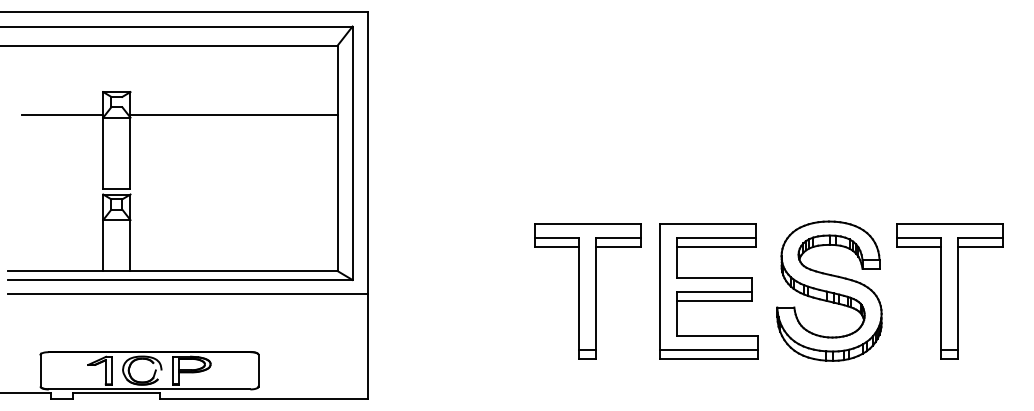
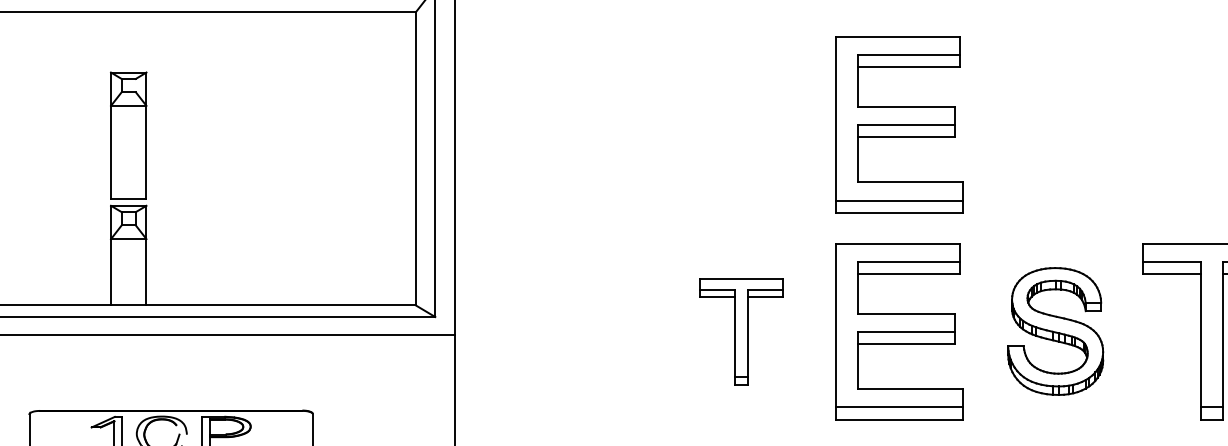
line: (62, 115) -> (58, 103), removed
line: (233, 115) -> (280, 103), removed
part: (708, 132) -> (898, 125), added
part: (829, 290) -> (1055, 330), size x0.7
part: (587, 291) -> (740, 331), size x0.6

